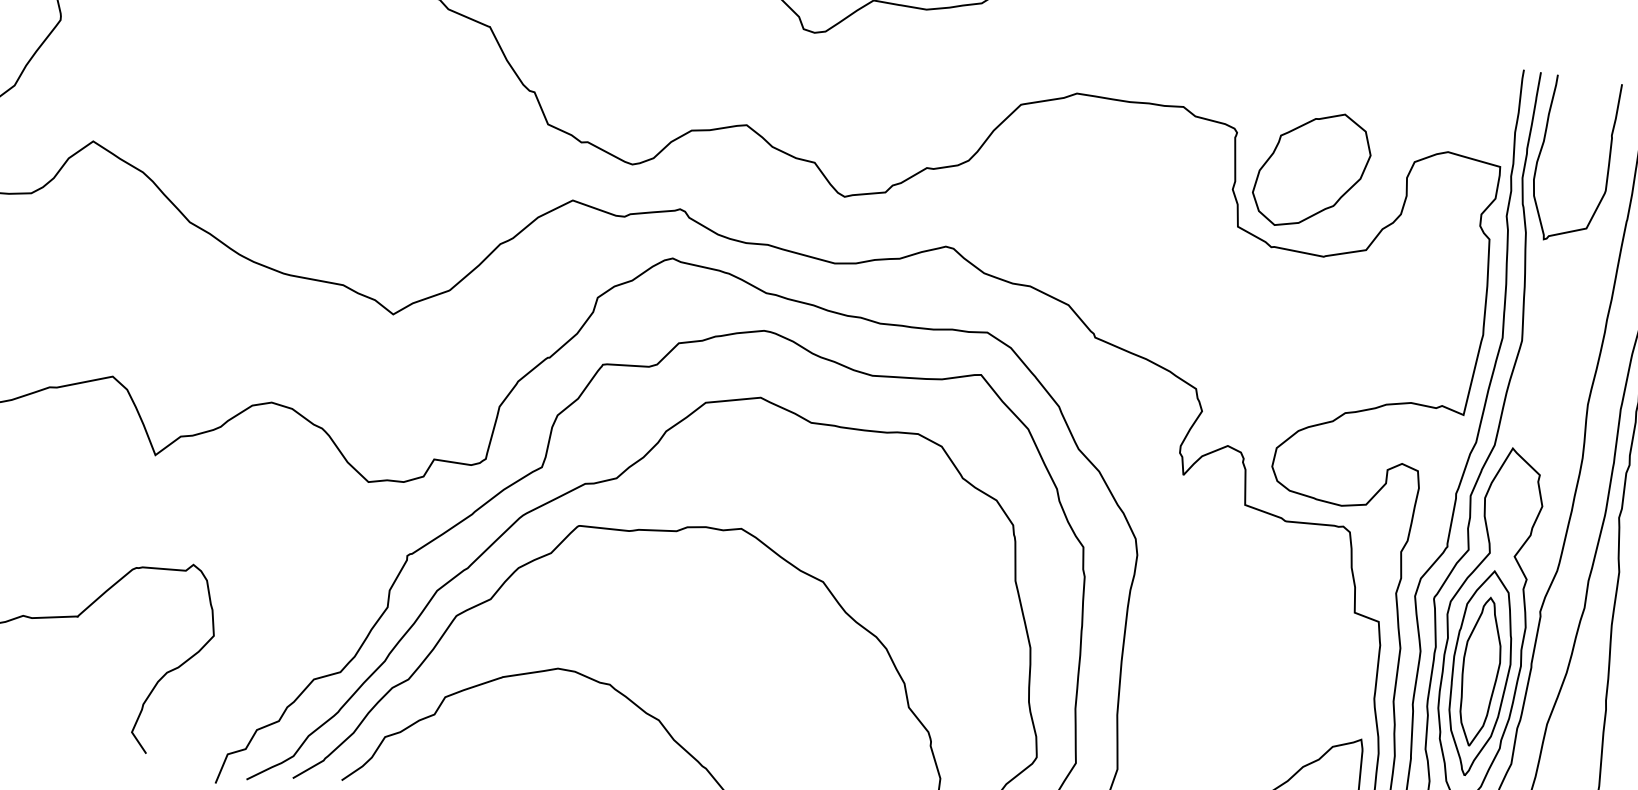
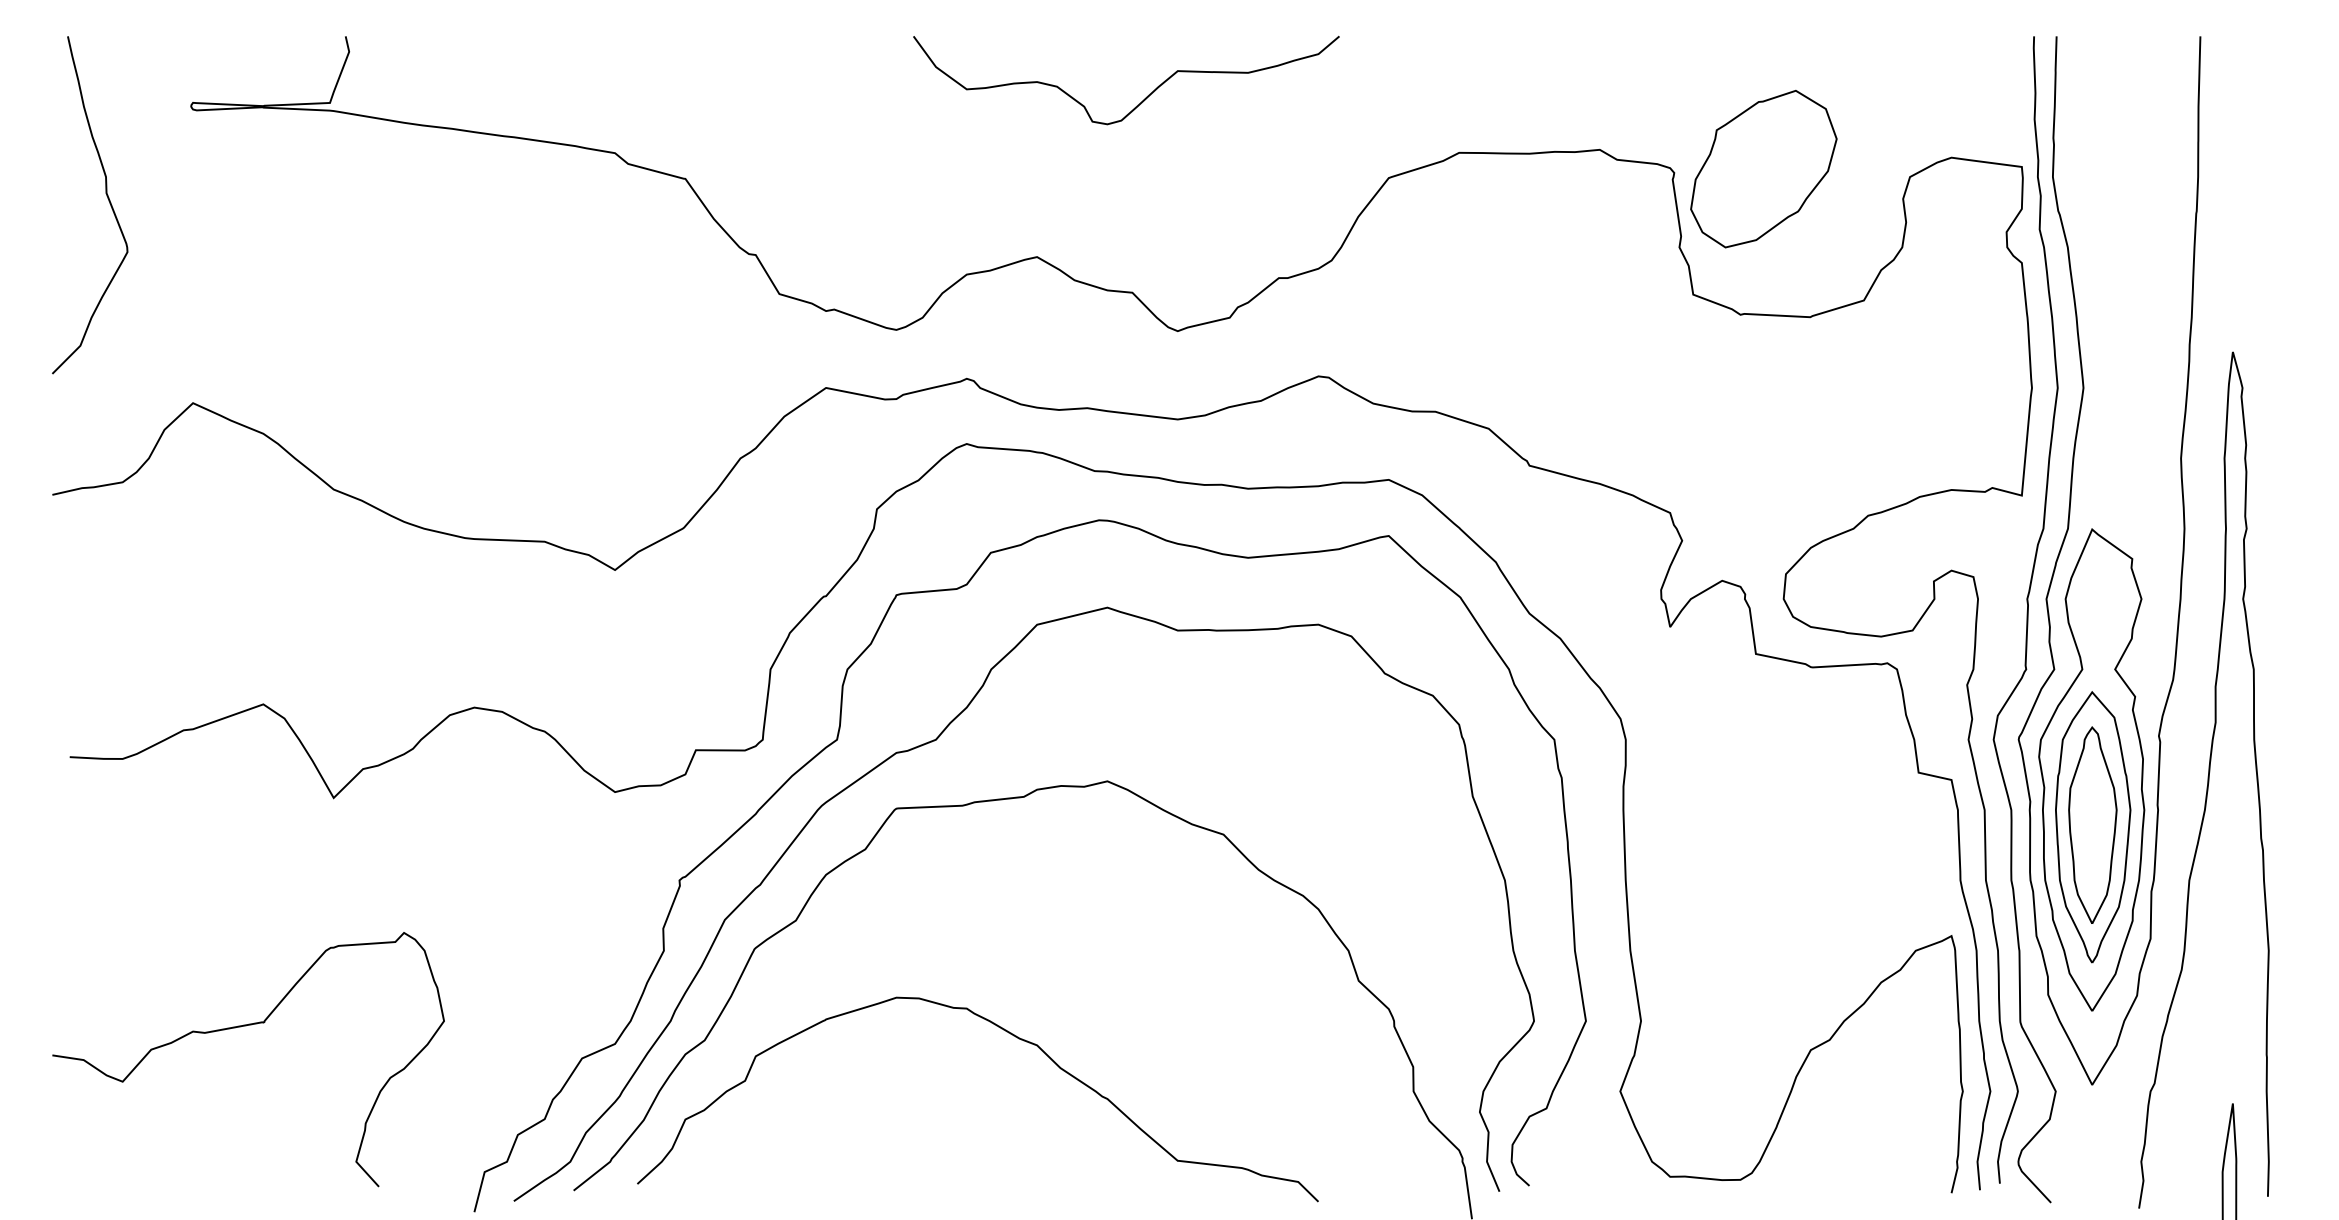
curve: (1541, 151) -> (2072, 139), removed
part: (1311, 170) -> (1763, 169), moved

